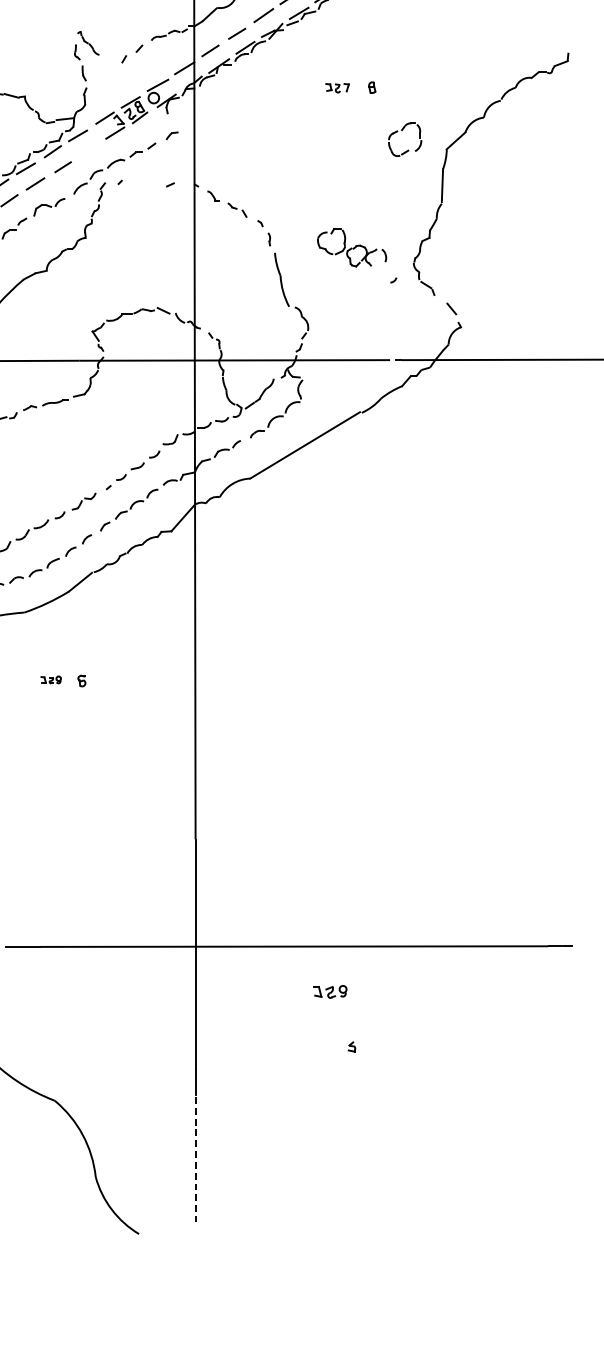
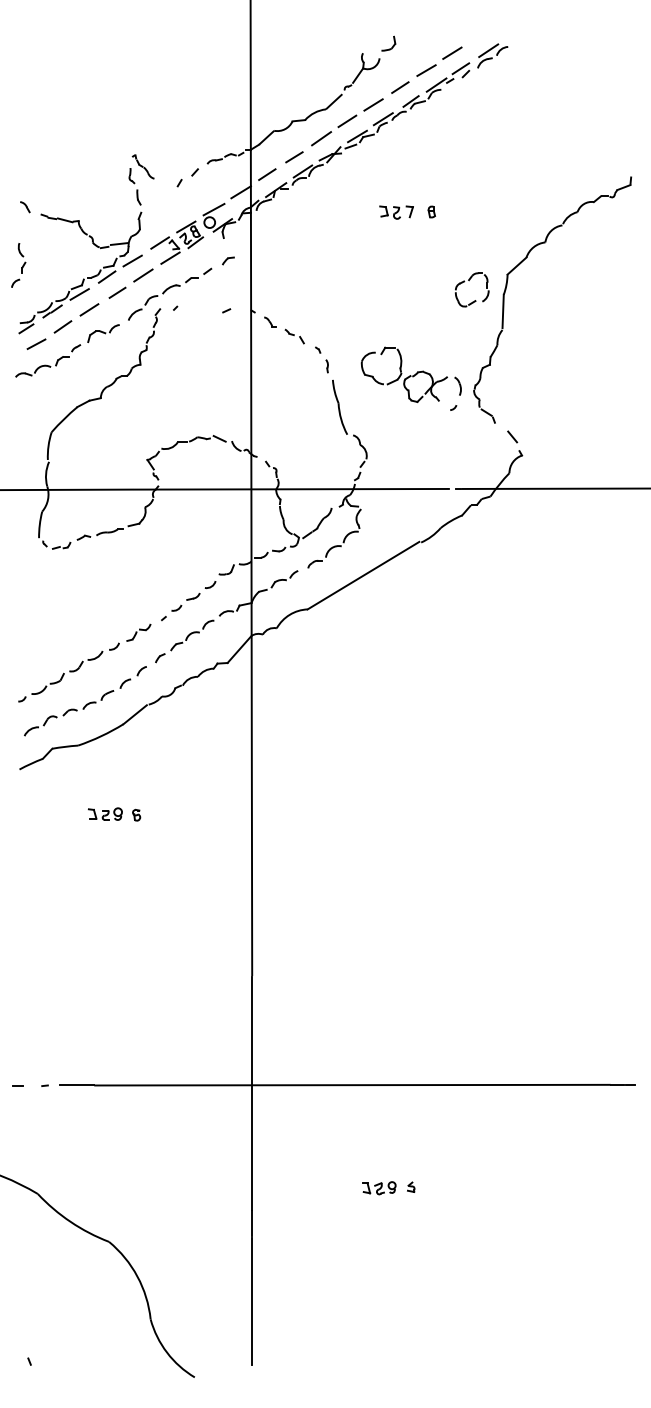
part: (337, 88) -> (396, 212), size x1.43
part: (402, 131) -> (469, 281), moved
line: (88, 150) -> (143, 275), added
part: (351, 247) -> (410, 374), size x1.43
part: (51, 679) -> (105, 813), size x1.67
part: (330, 992) -> (379, 1188), moved
line: (195, 1159) -> (252, 1301), dashed -> solid

